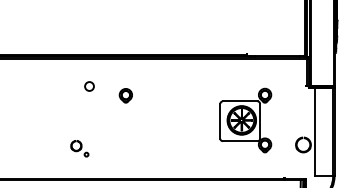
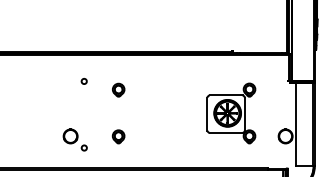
circle: (88, 86) -> (83, 81), size x0.62
part: (125, 145) -> (118, 136), added
part: (79, 148) -> (75, 139), size x1.43

